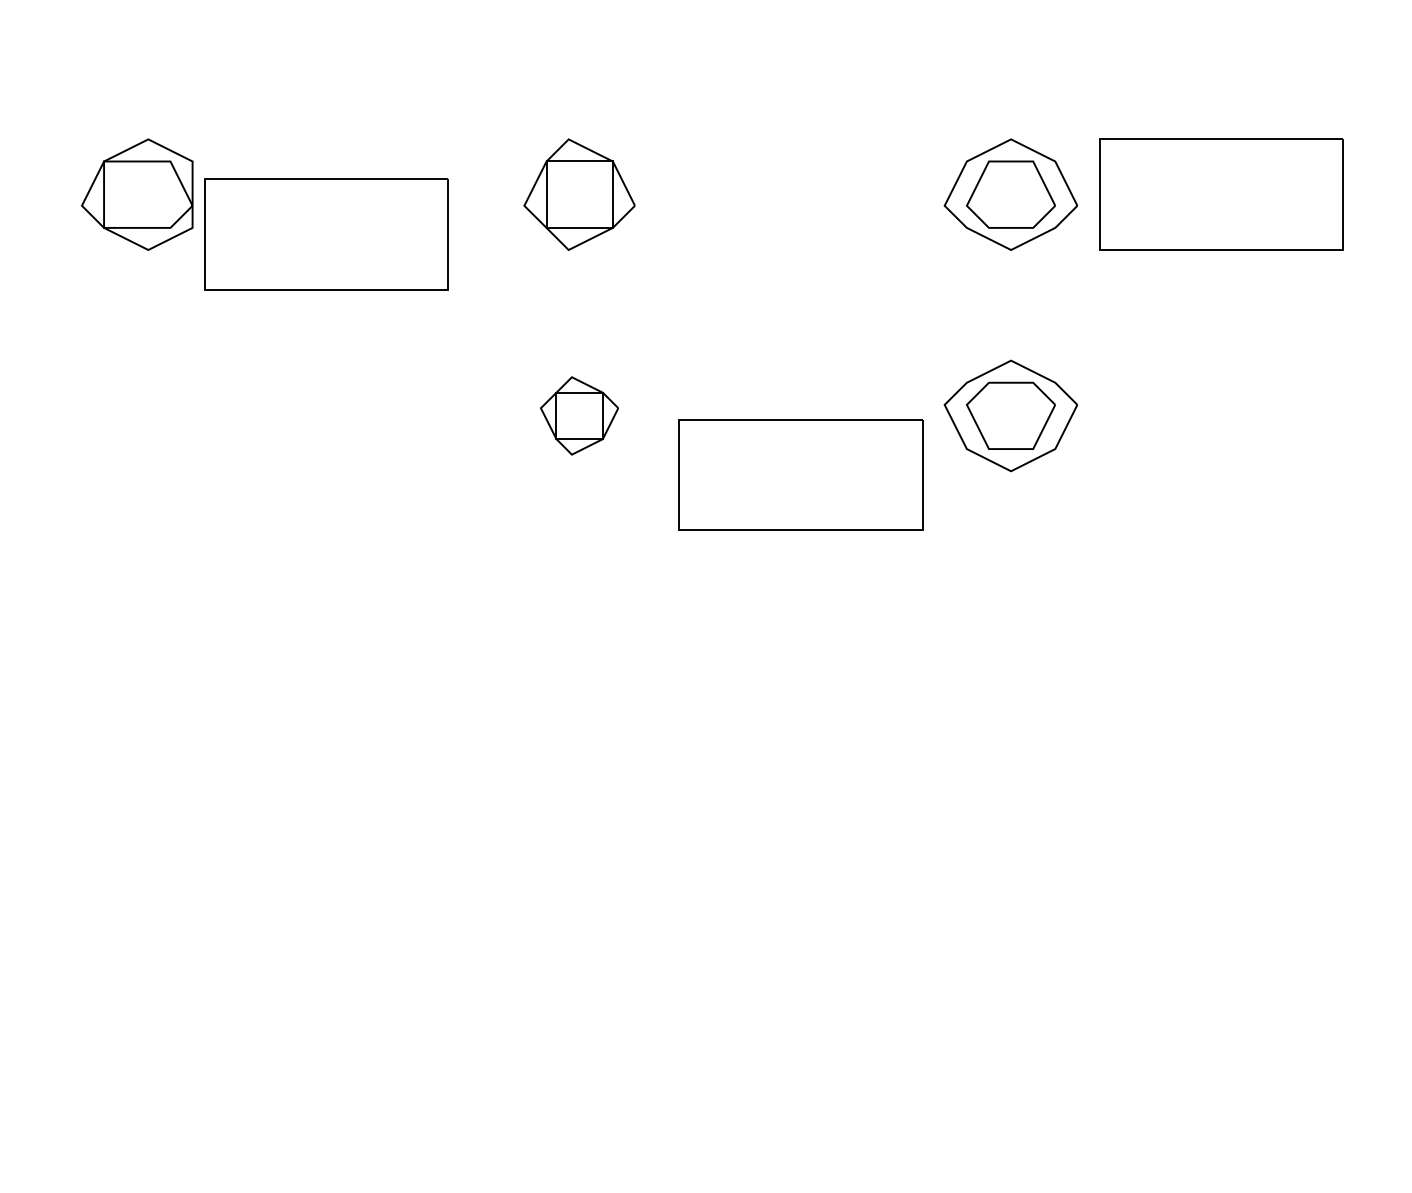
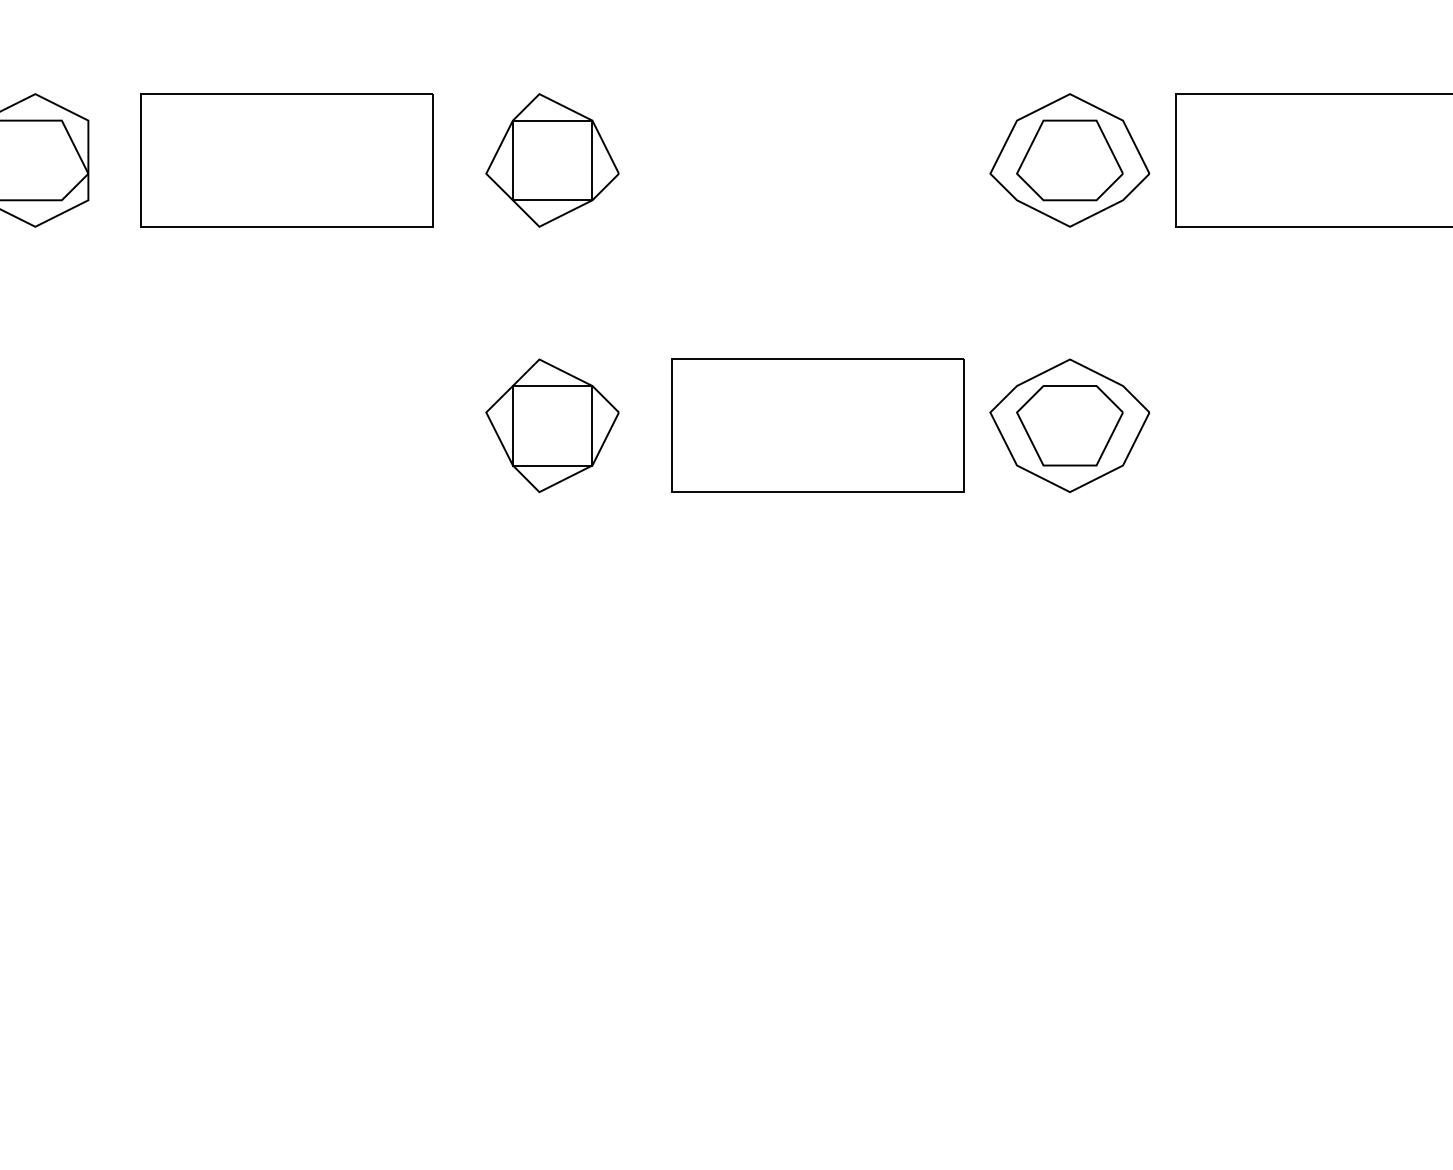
part: (326, 234) -> (287, 160), moved
part: (579, 415) -> (552, 425), size x1.43
part: (800, 474) -> (817, 425), moved

